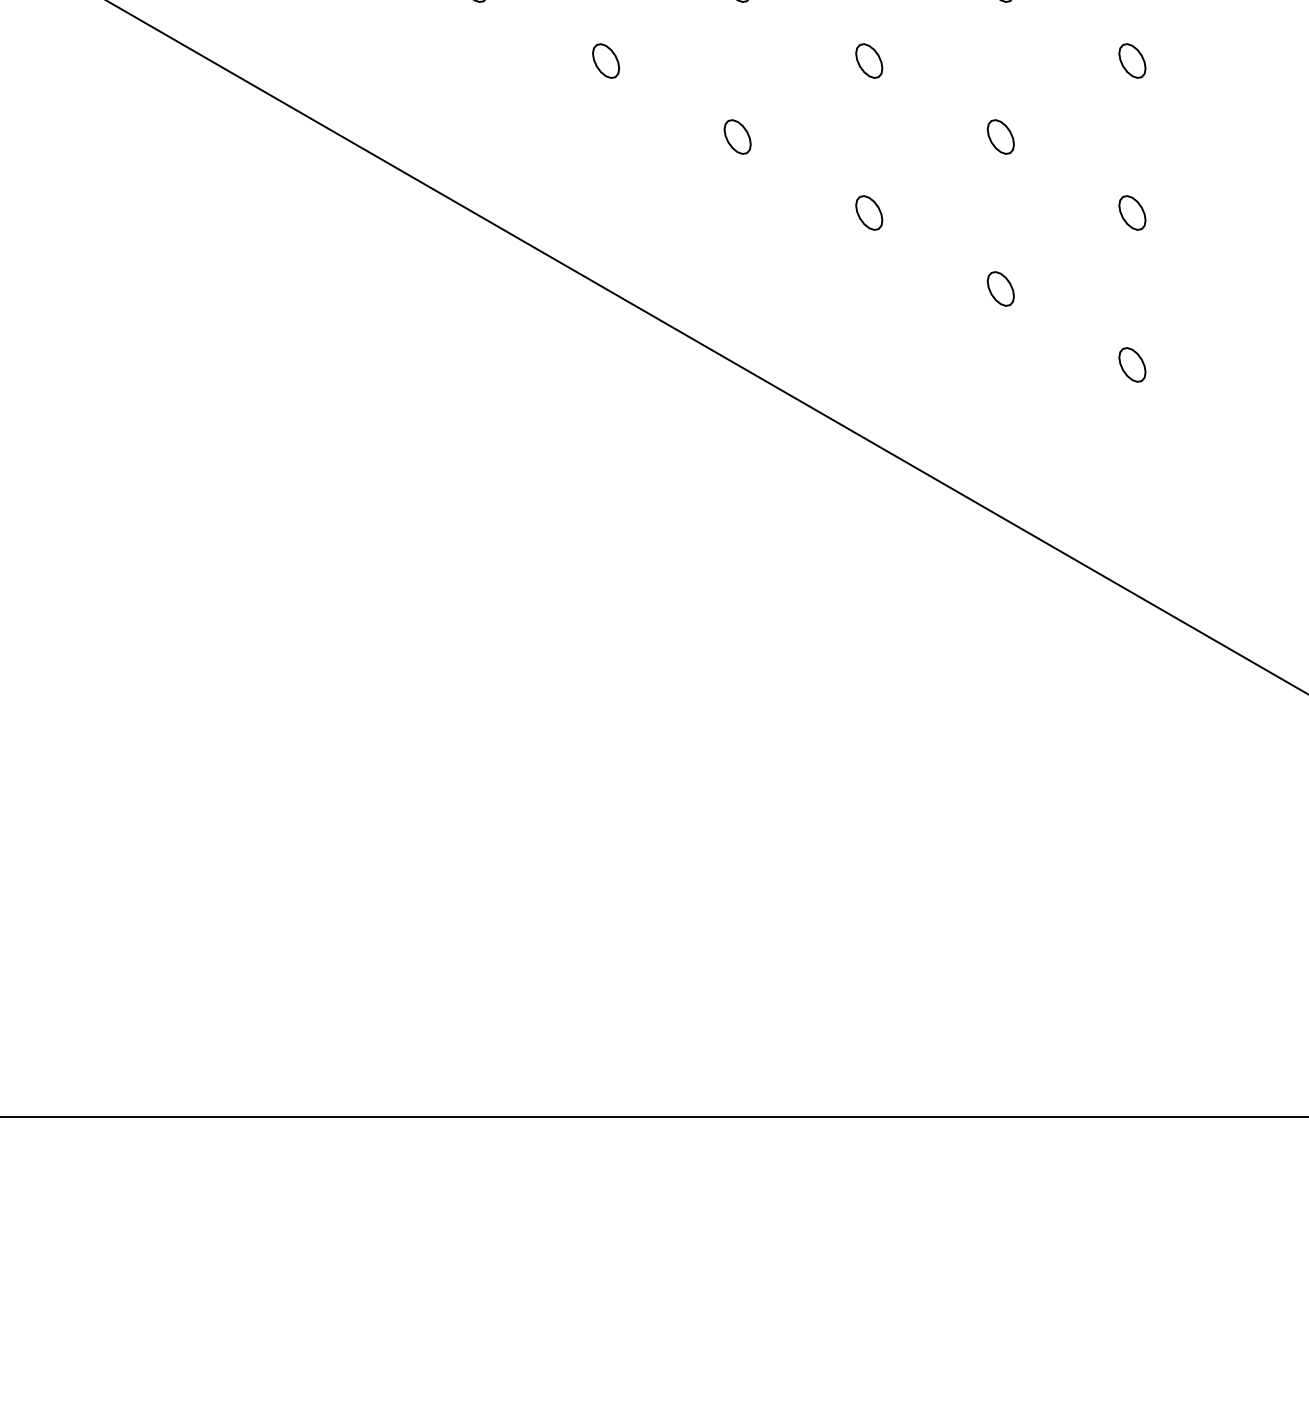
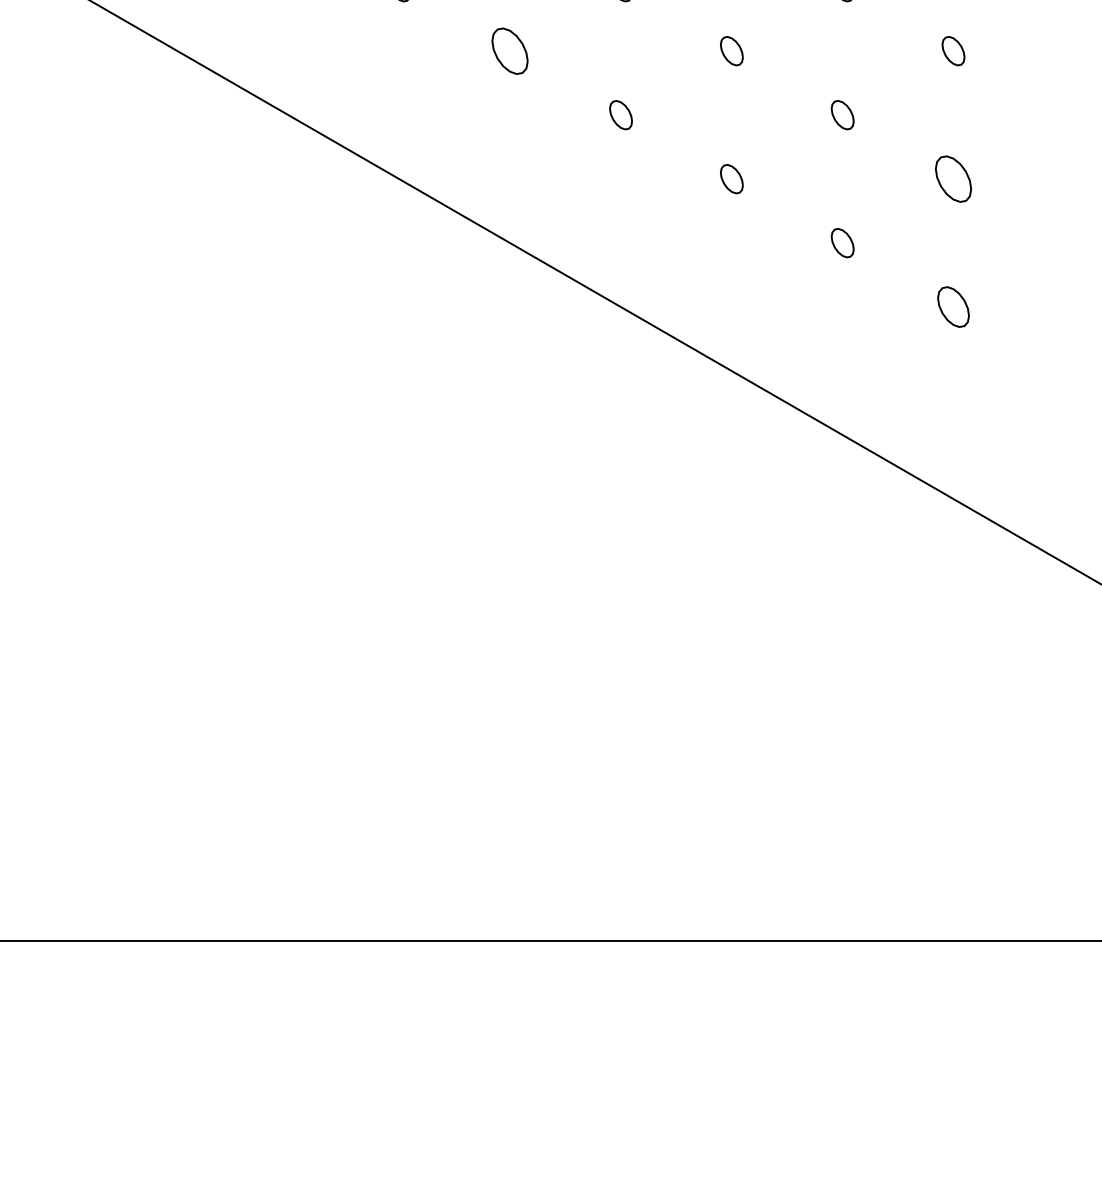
part: (606, 60) -> (510, 50), size x1.6
part: (1132, 212) -> (953, 178), size x1.6
part: (1132, 364) -> (953, 306), size x1.4

